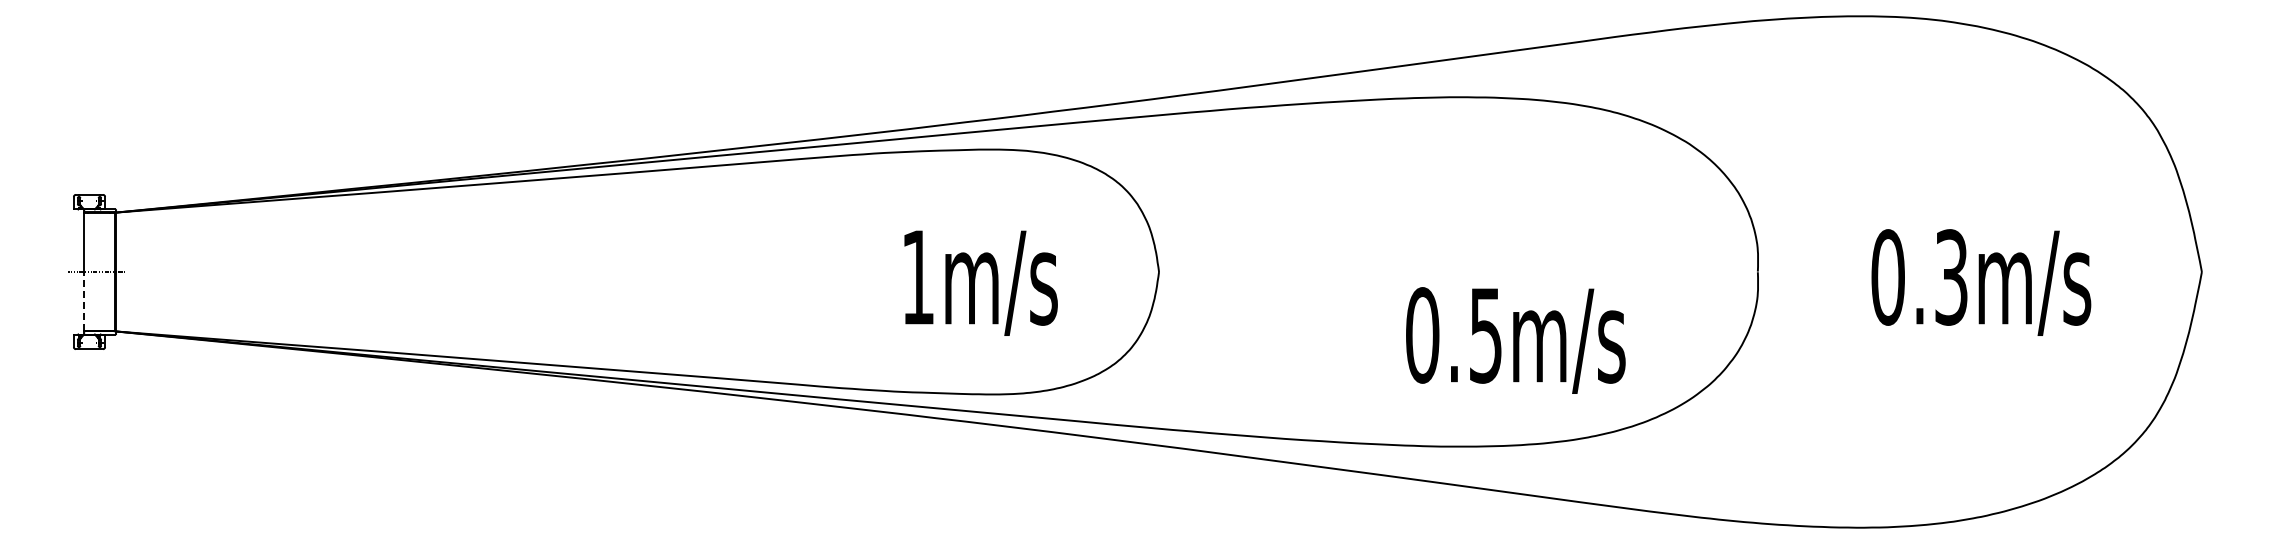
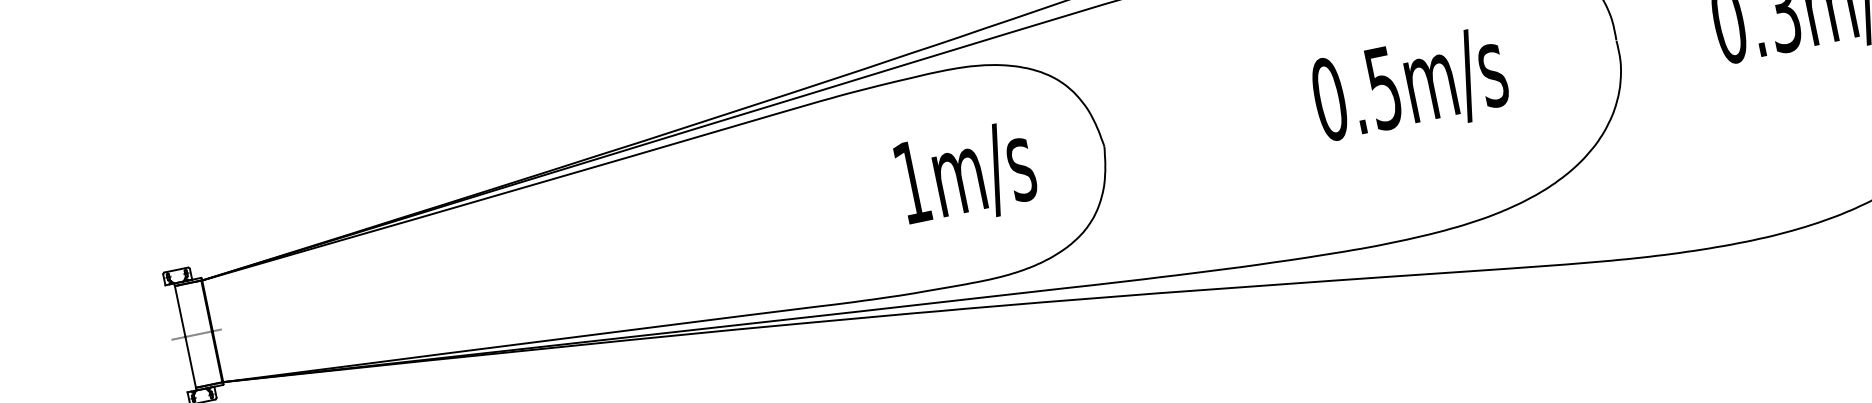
text: (980, 282) -> (966, 175), moved
line: (84, 301) -> (190, 362), dashed -> solid
text: (1515, 340) -> (1410, 87), moved

